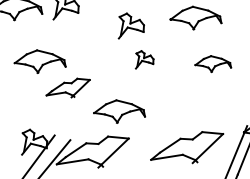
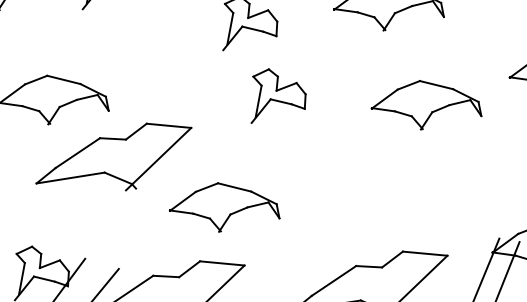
part: (144, 59) -> (278, 95), size x1.43
part: (212, 63) -> (424, 103), size x1.43
part: (68, 87) -> (114, 155), size x1.67

